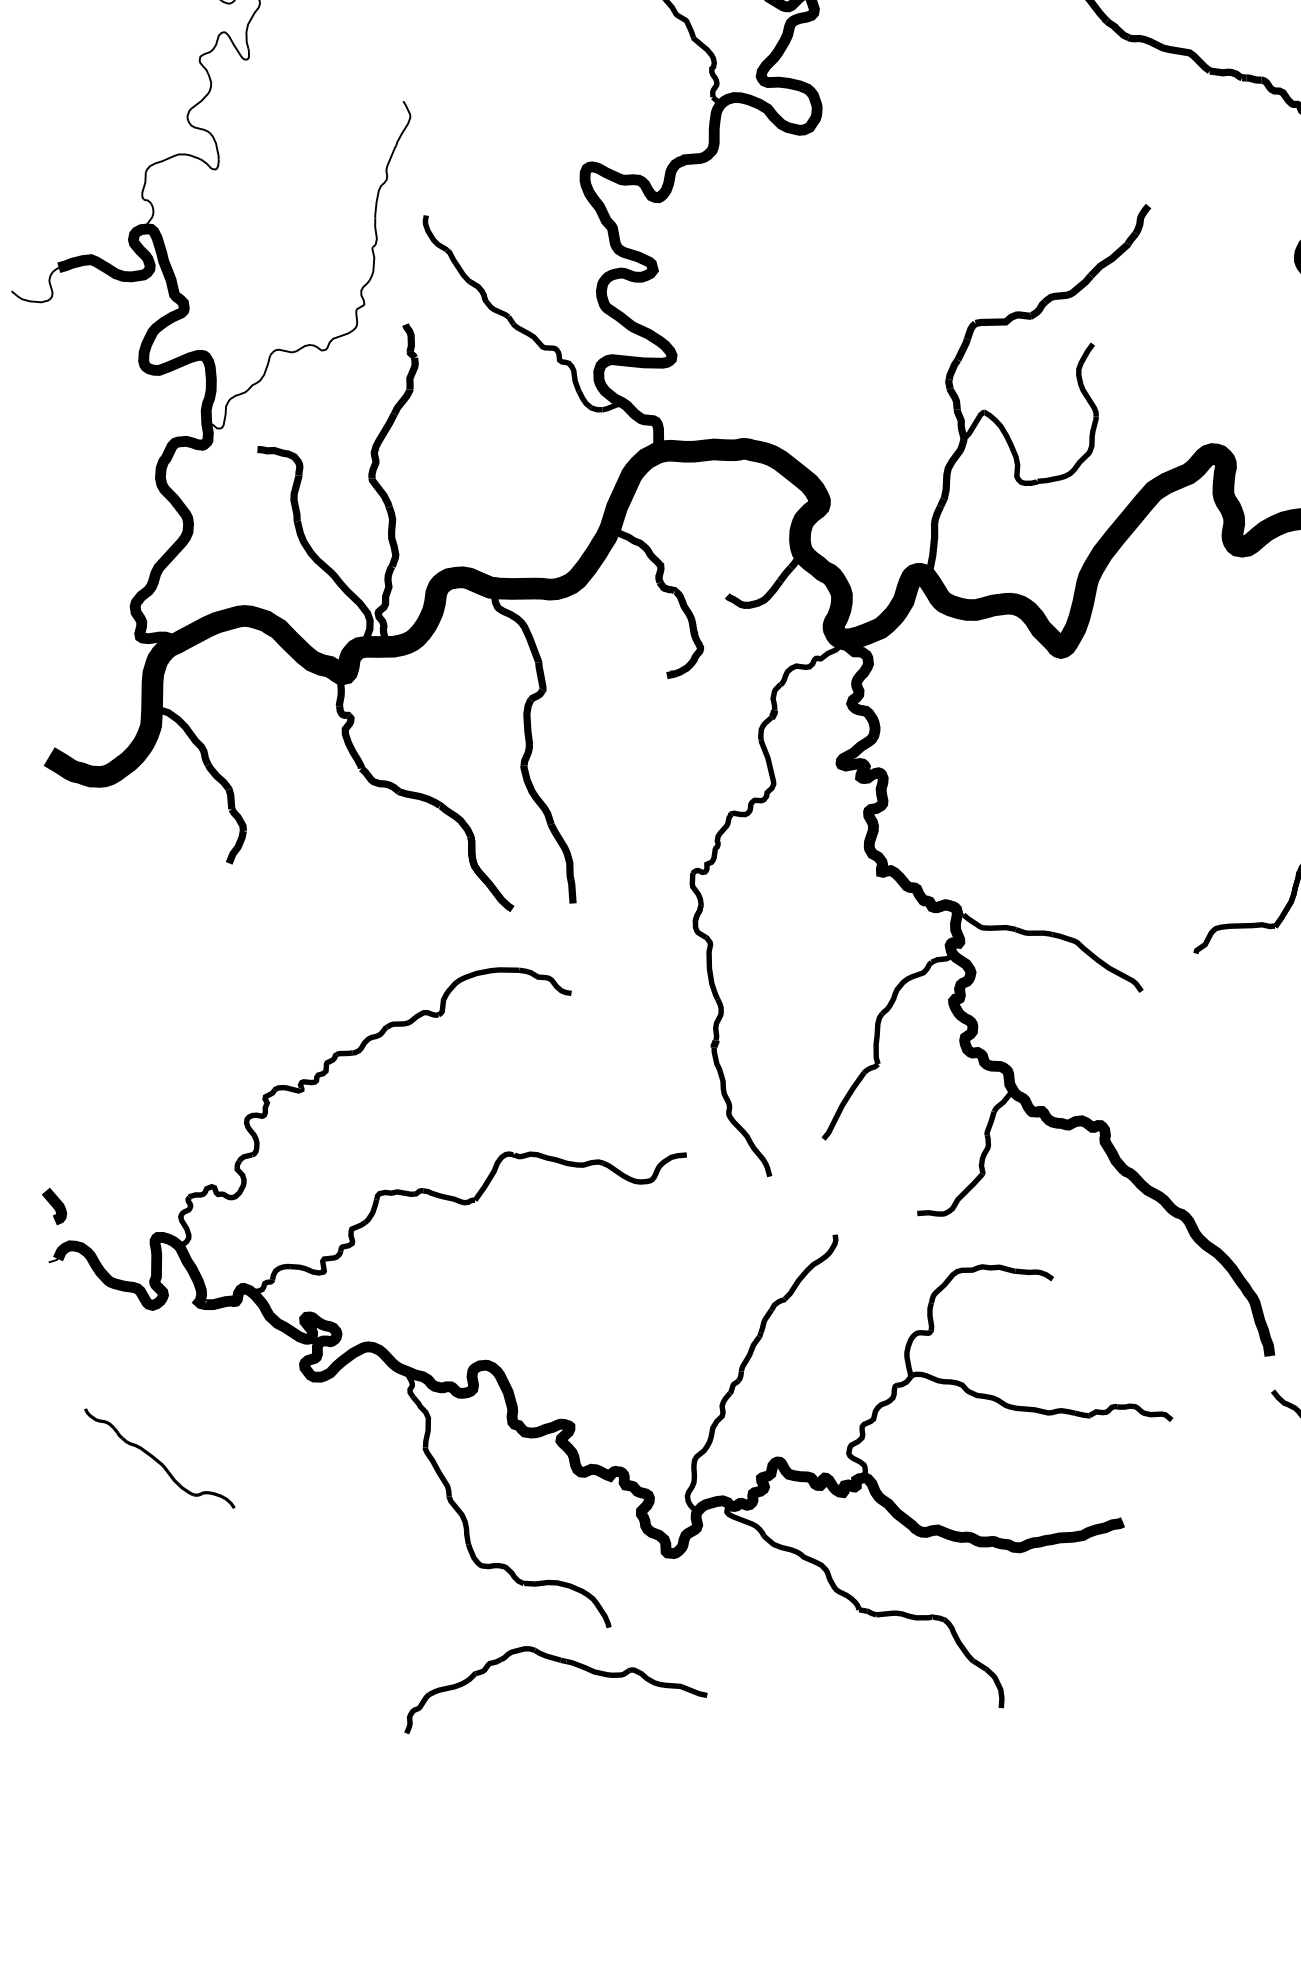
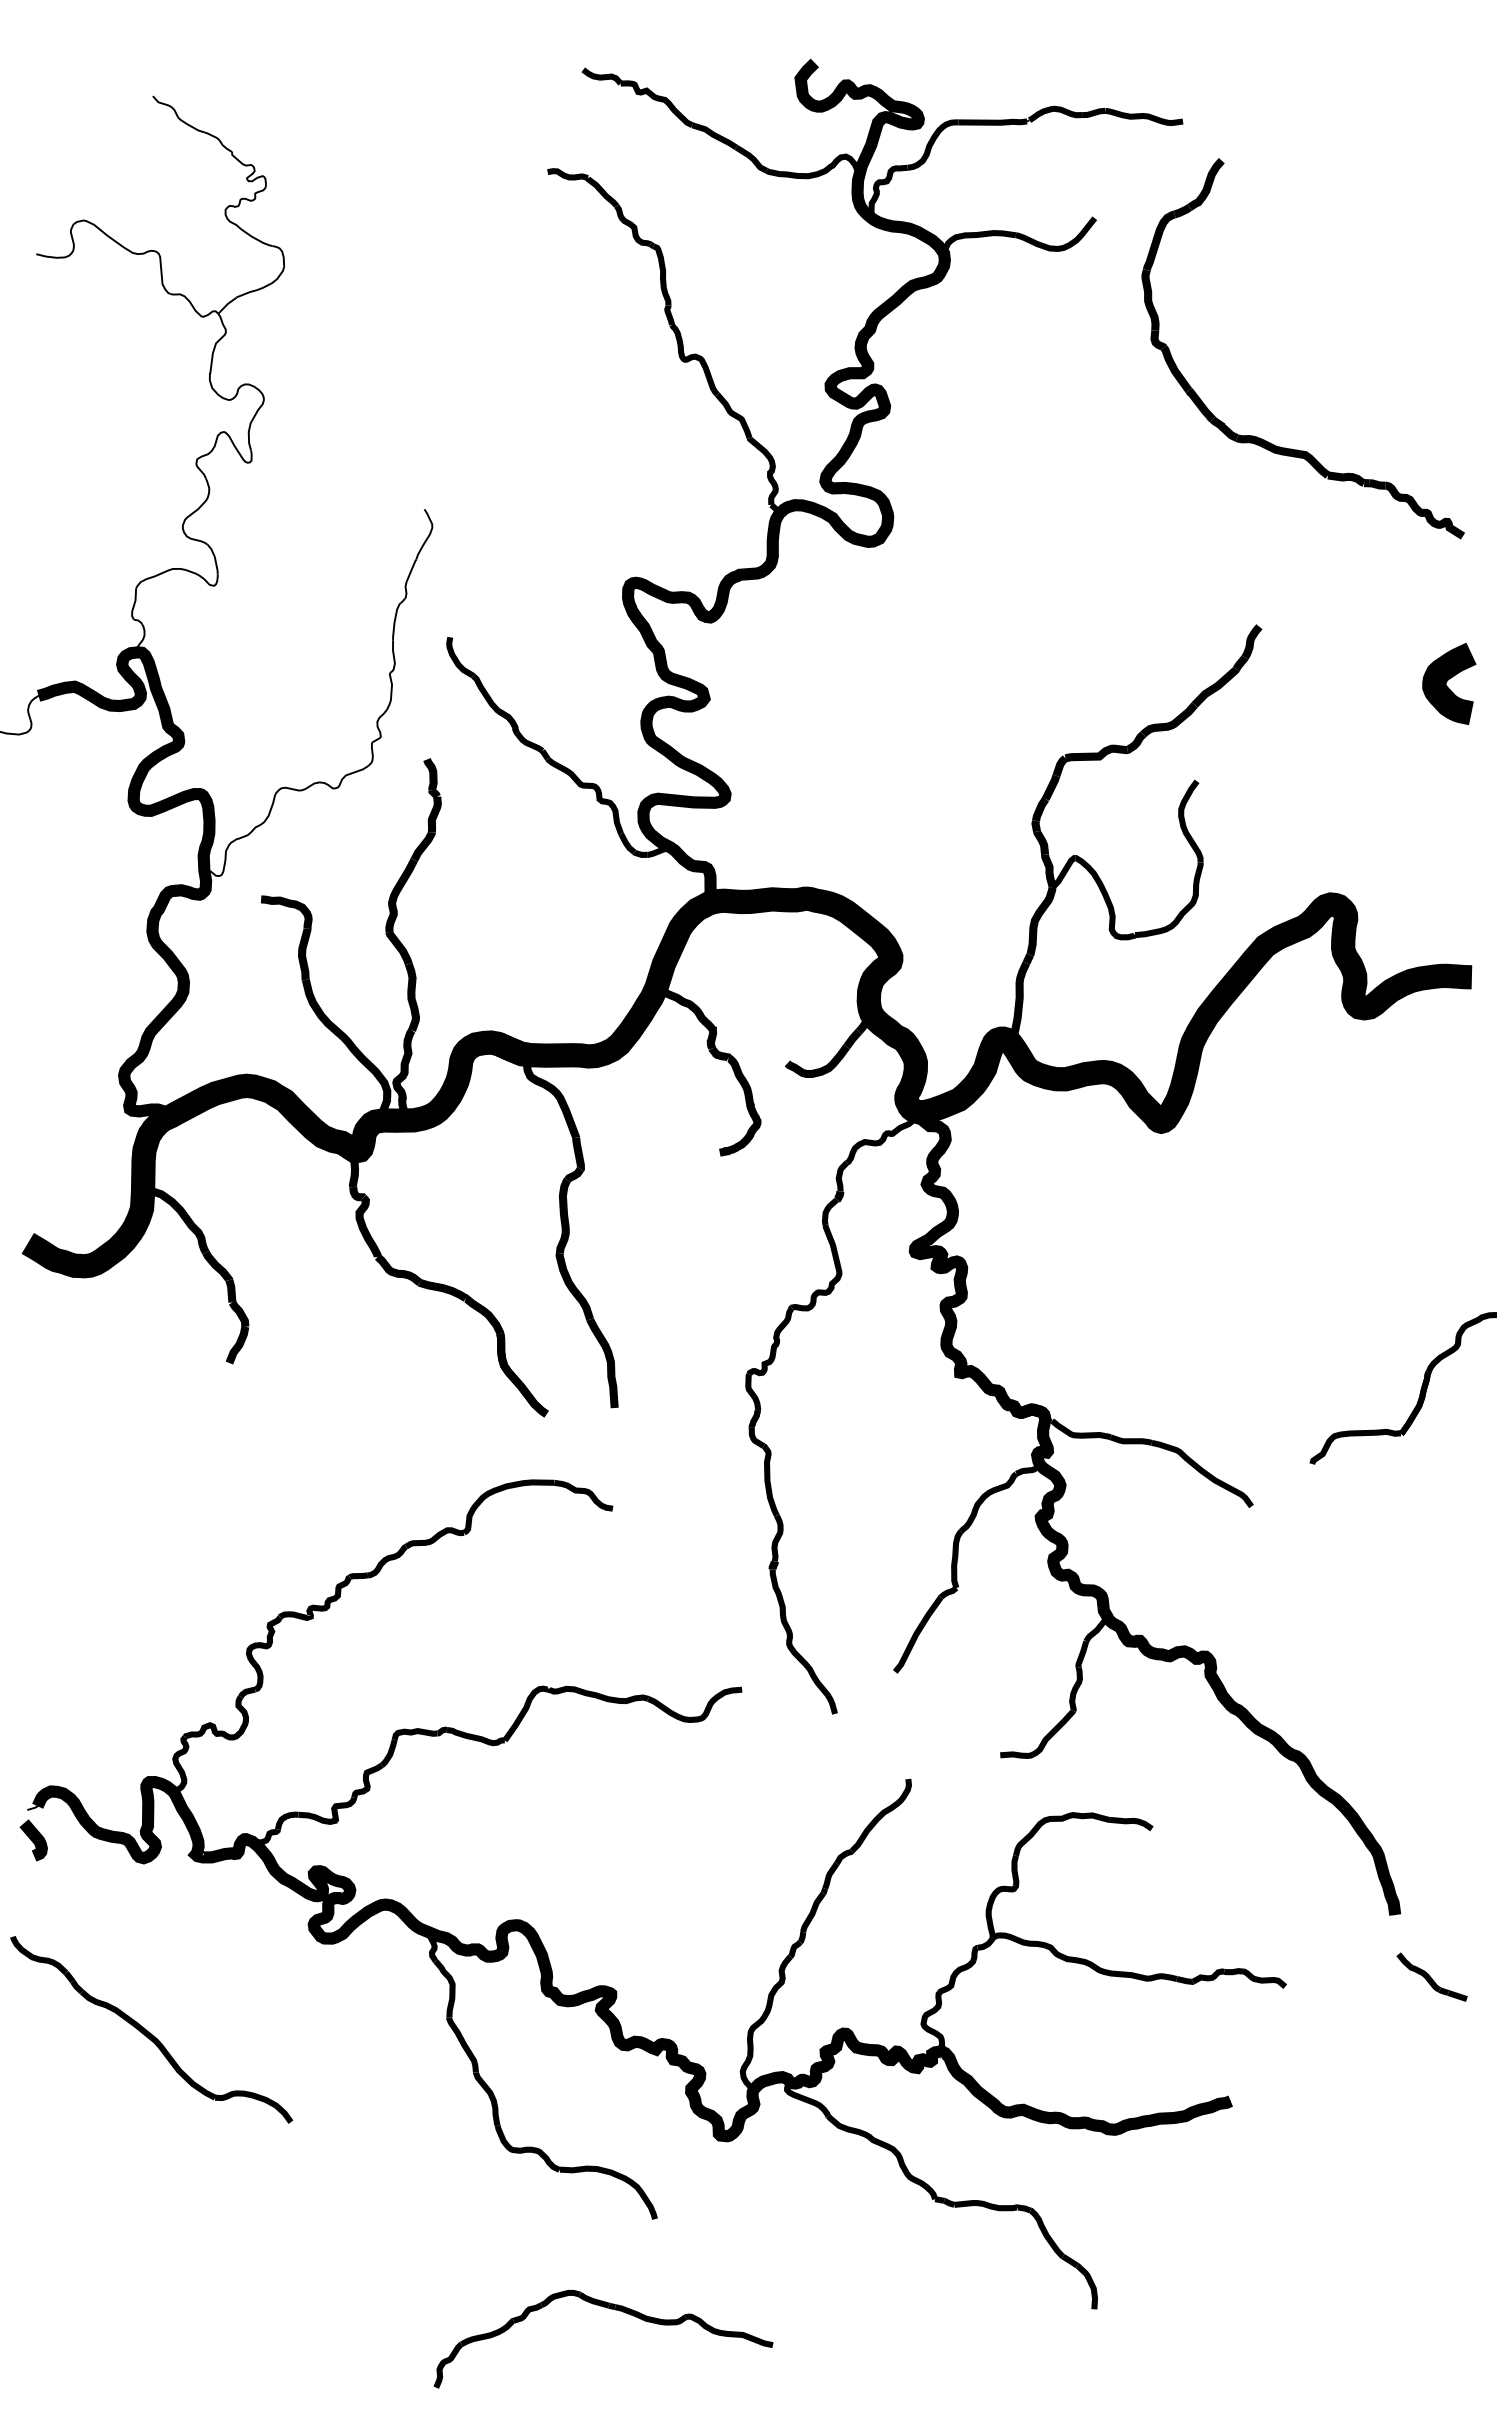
curve: (54, 1206) -> (33, 1840), moved
part: (159, 1458) -> (151, 2029), size x1.67
part: (562, 1663) -> (610, 2309), moved

